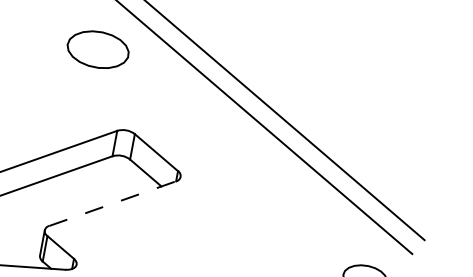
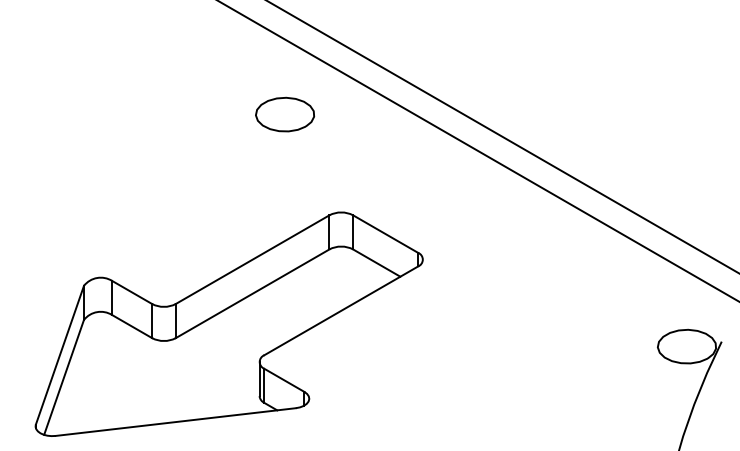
part: (98, 49) -> (285, 114), size x0.71
line: (112, 203) -> (341, 310), dashed -> solid

